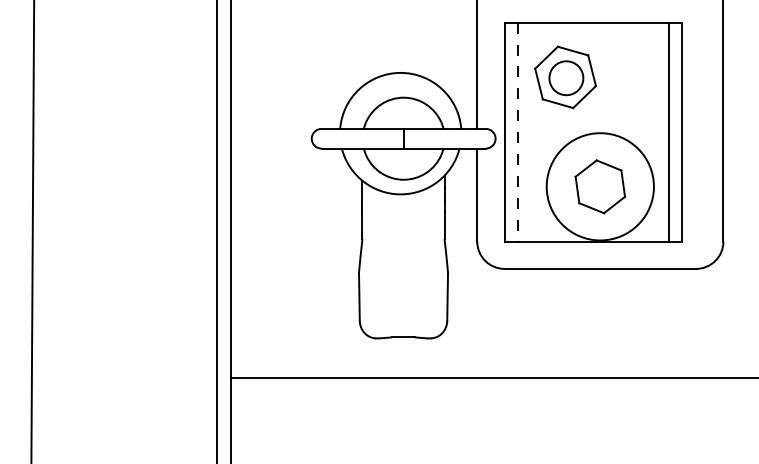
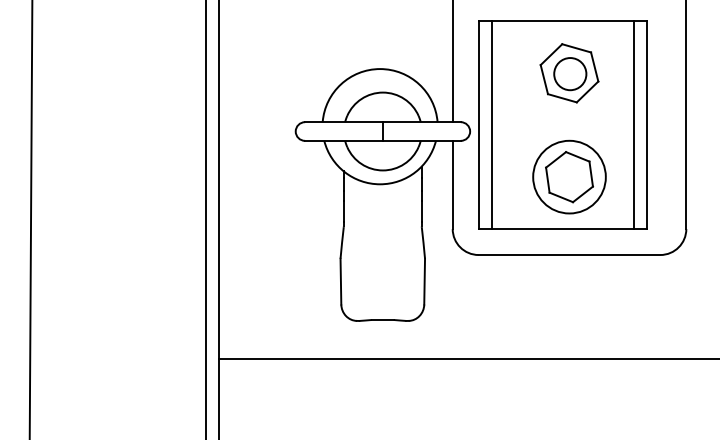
part: (565, 77) -> (569, 73), moved
line: (518, 132) -> (491, 125), dashed -> solid
circle: (600, 186) -> (569, 176), size x0.71

